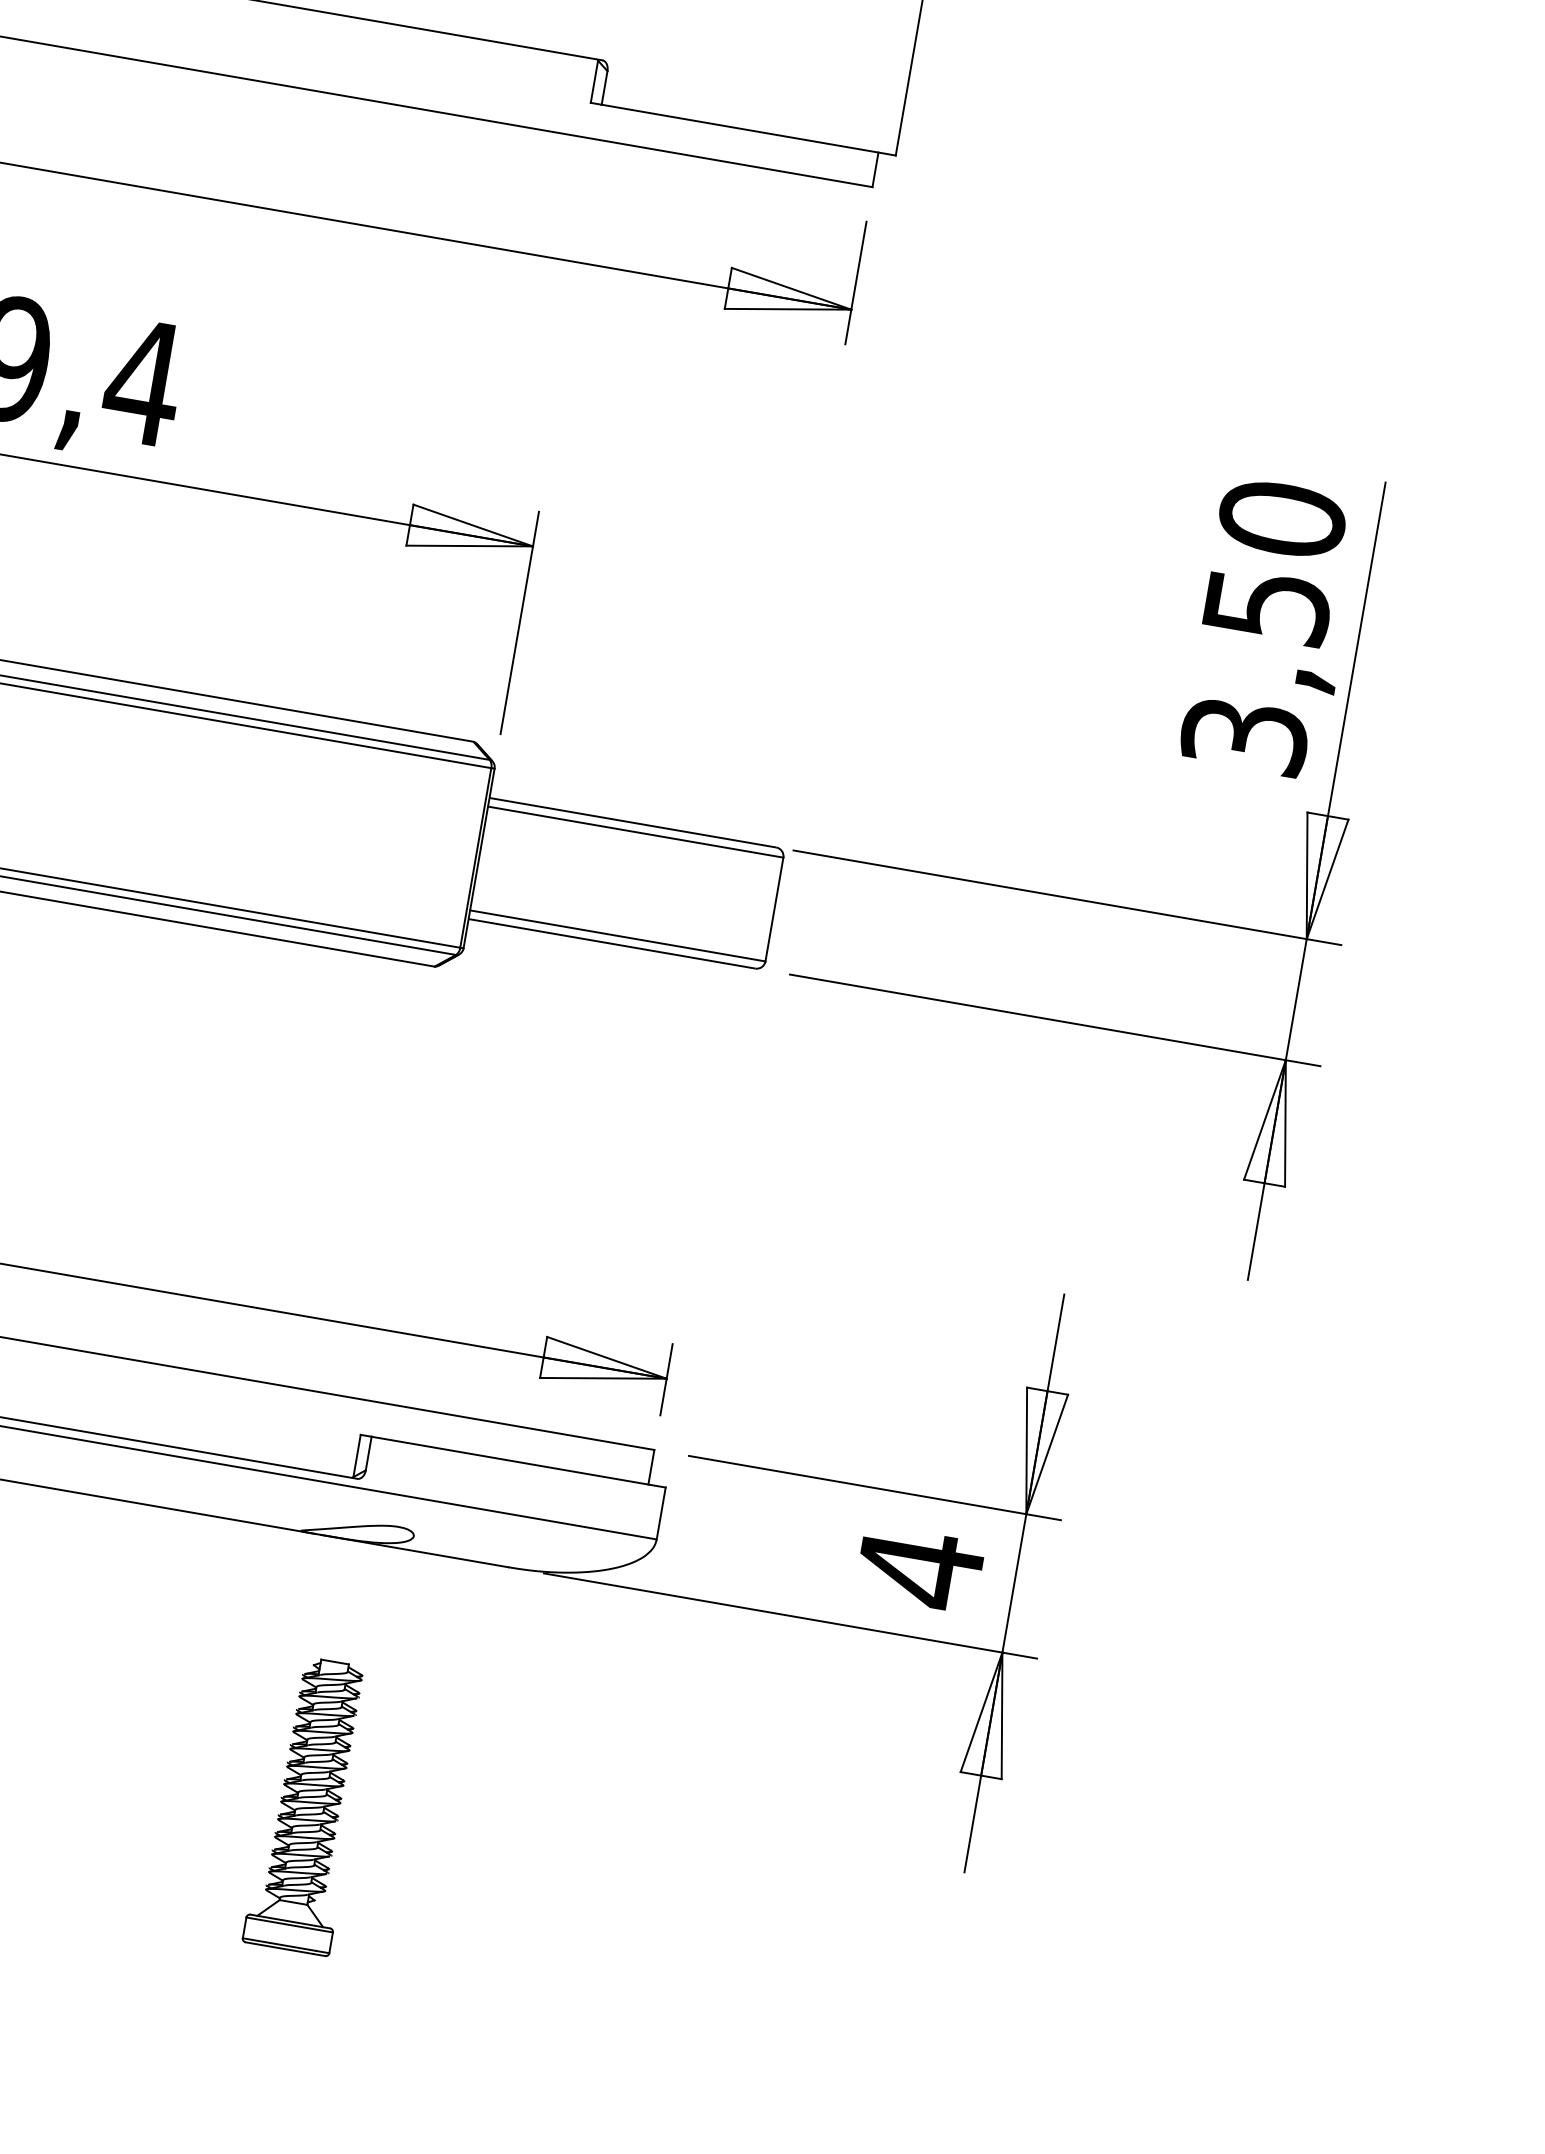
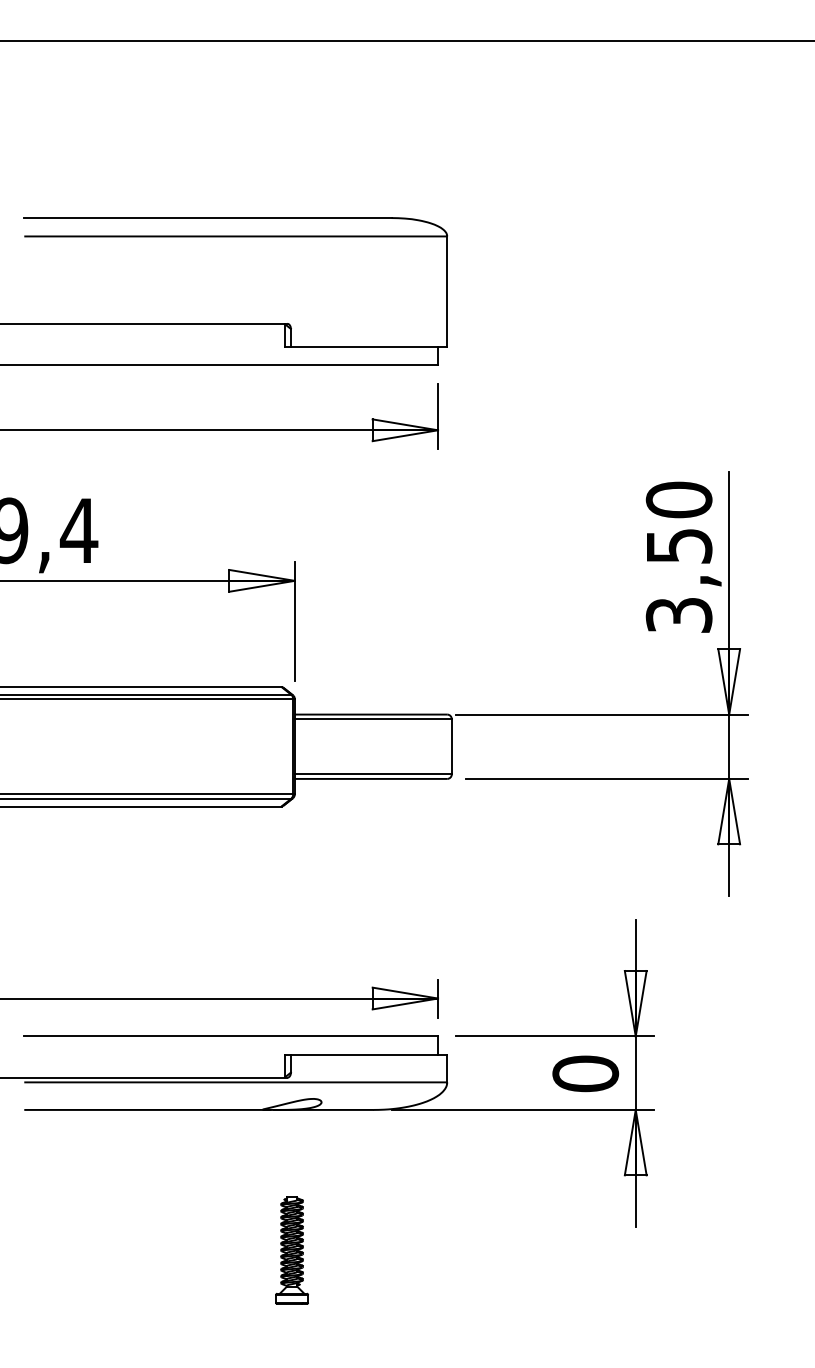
text: (919, 1567) -> (585, 1073), 4 -> 0
part: (309, 1805) -> (291, 1250), size x0.7

